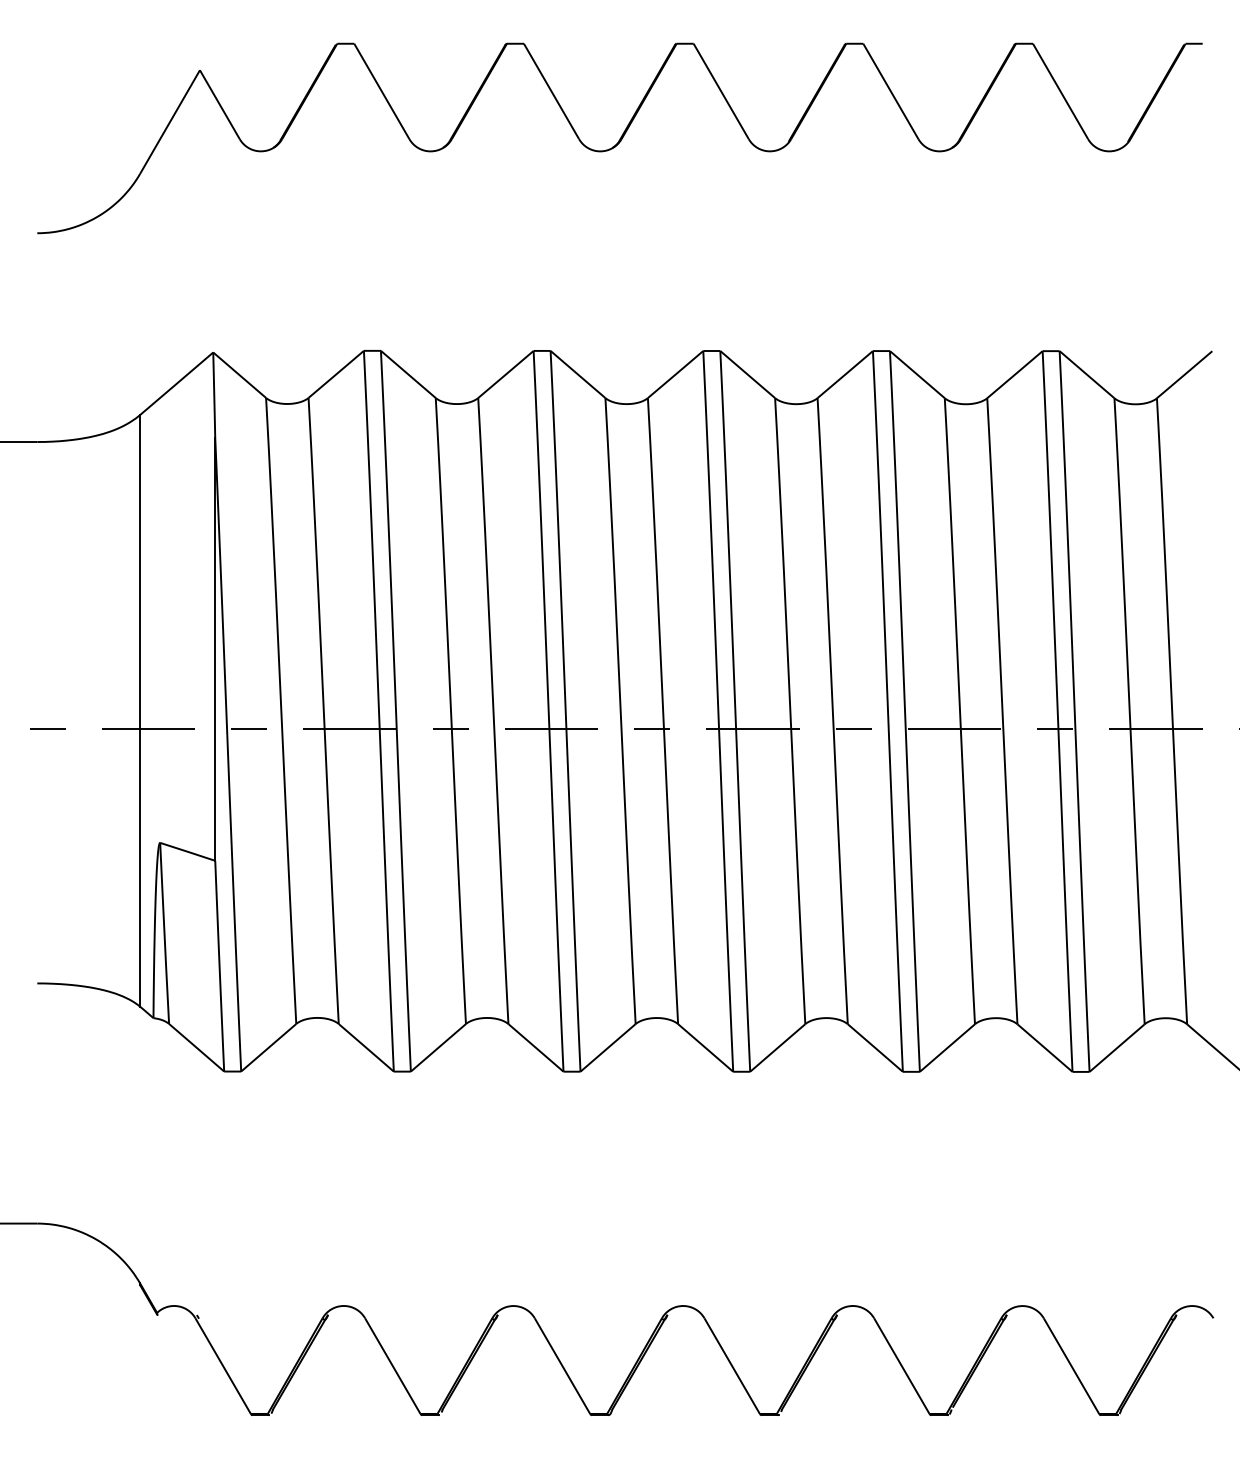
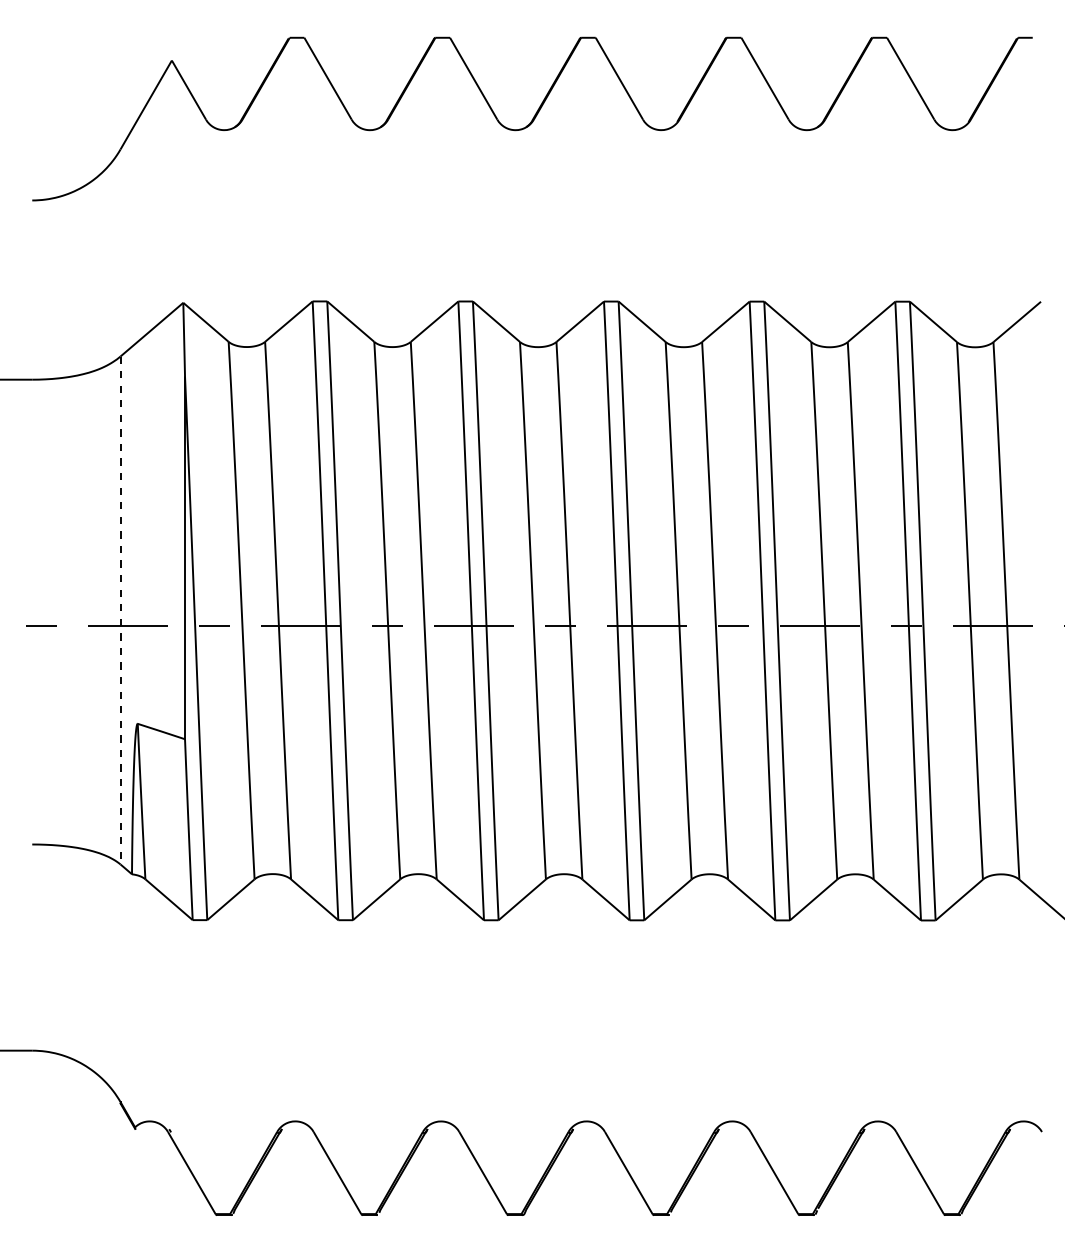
line: (140, 710) -> (120, 610), solid -> dashed

